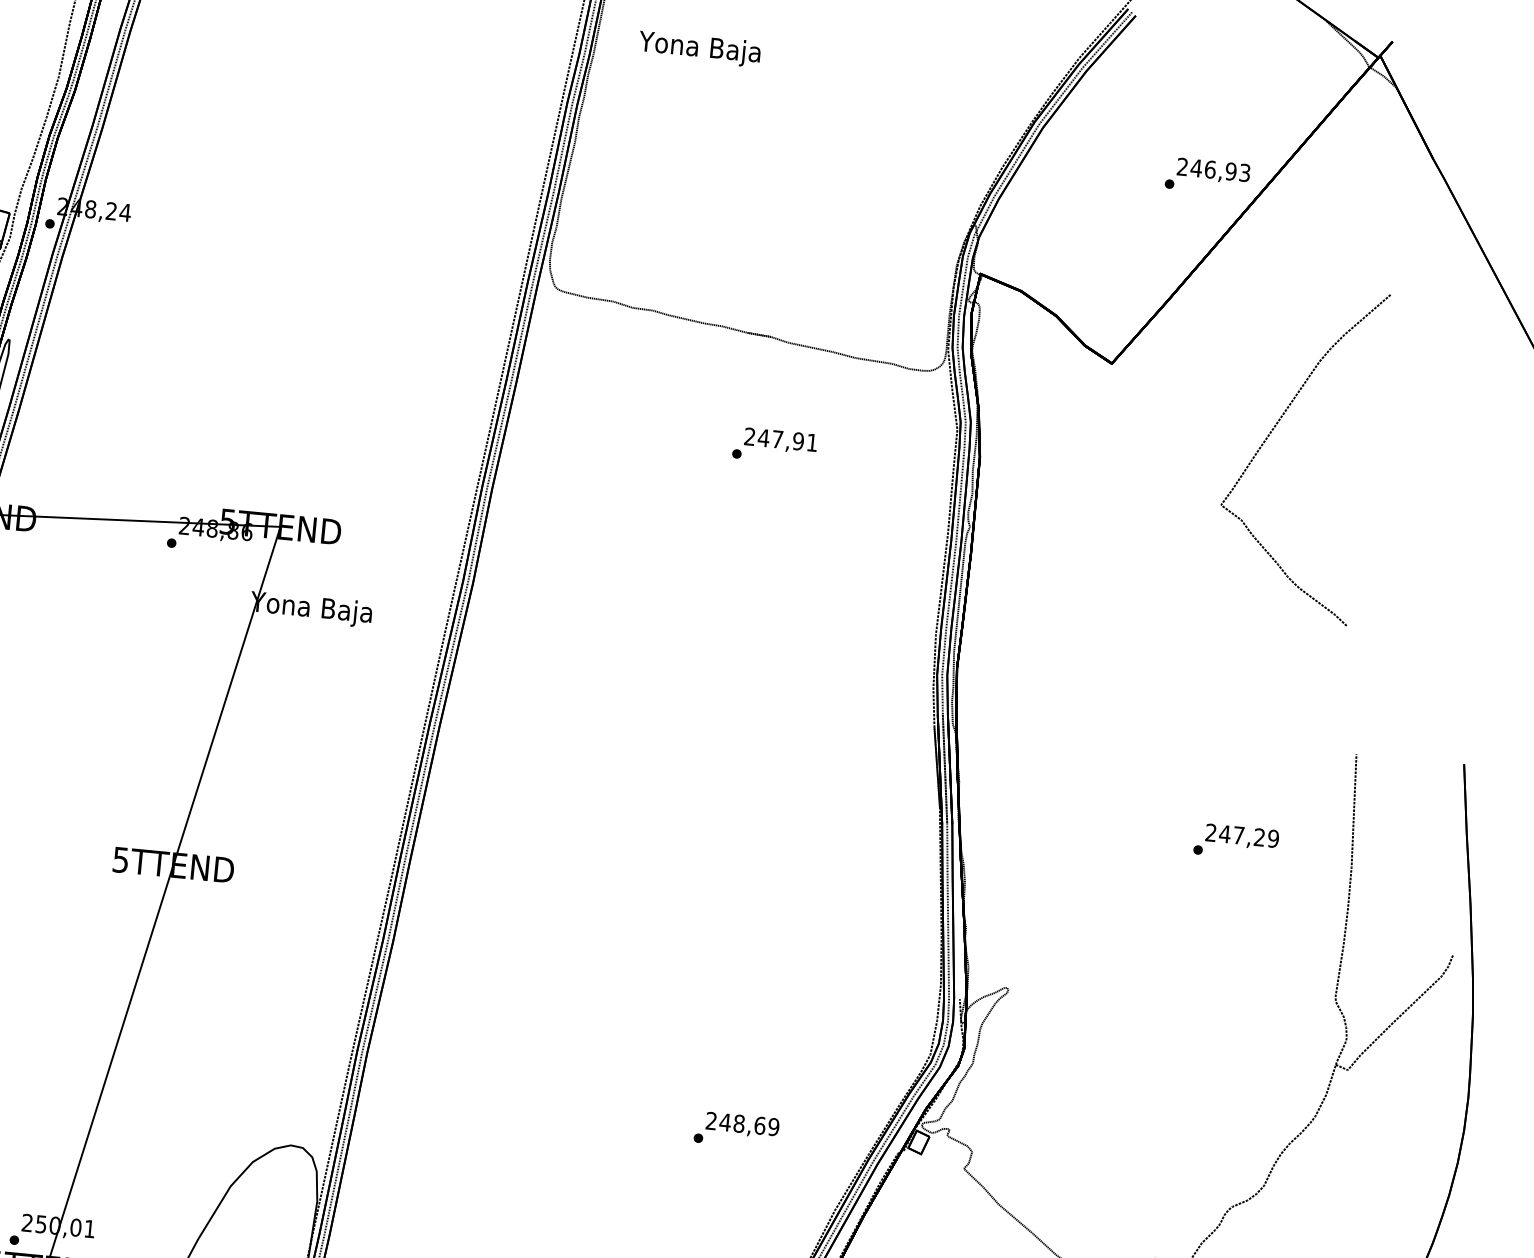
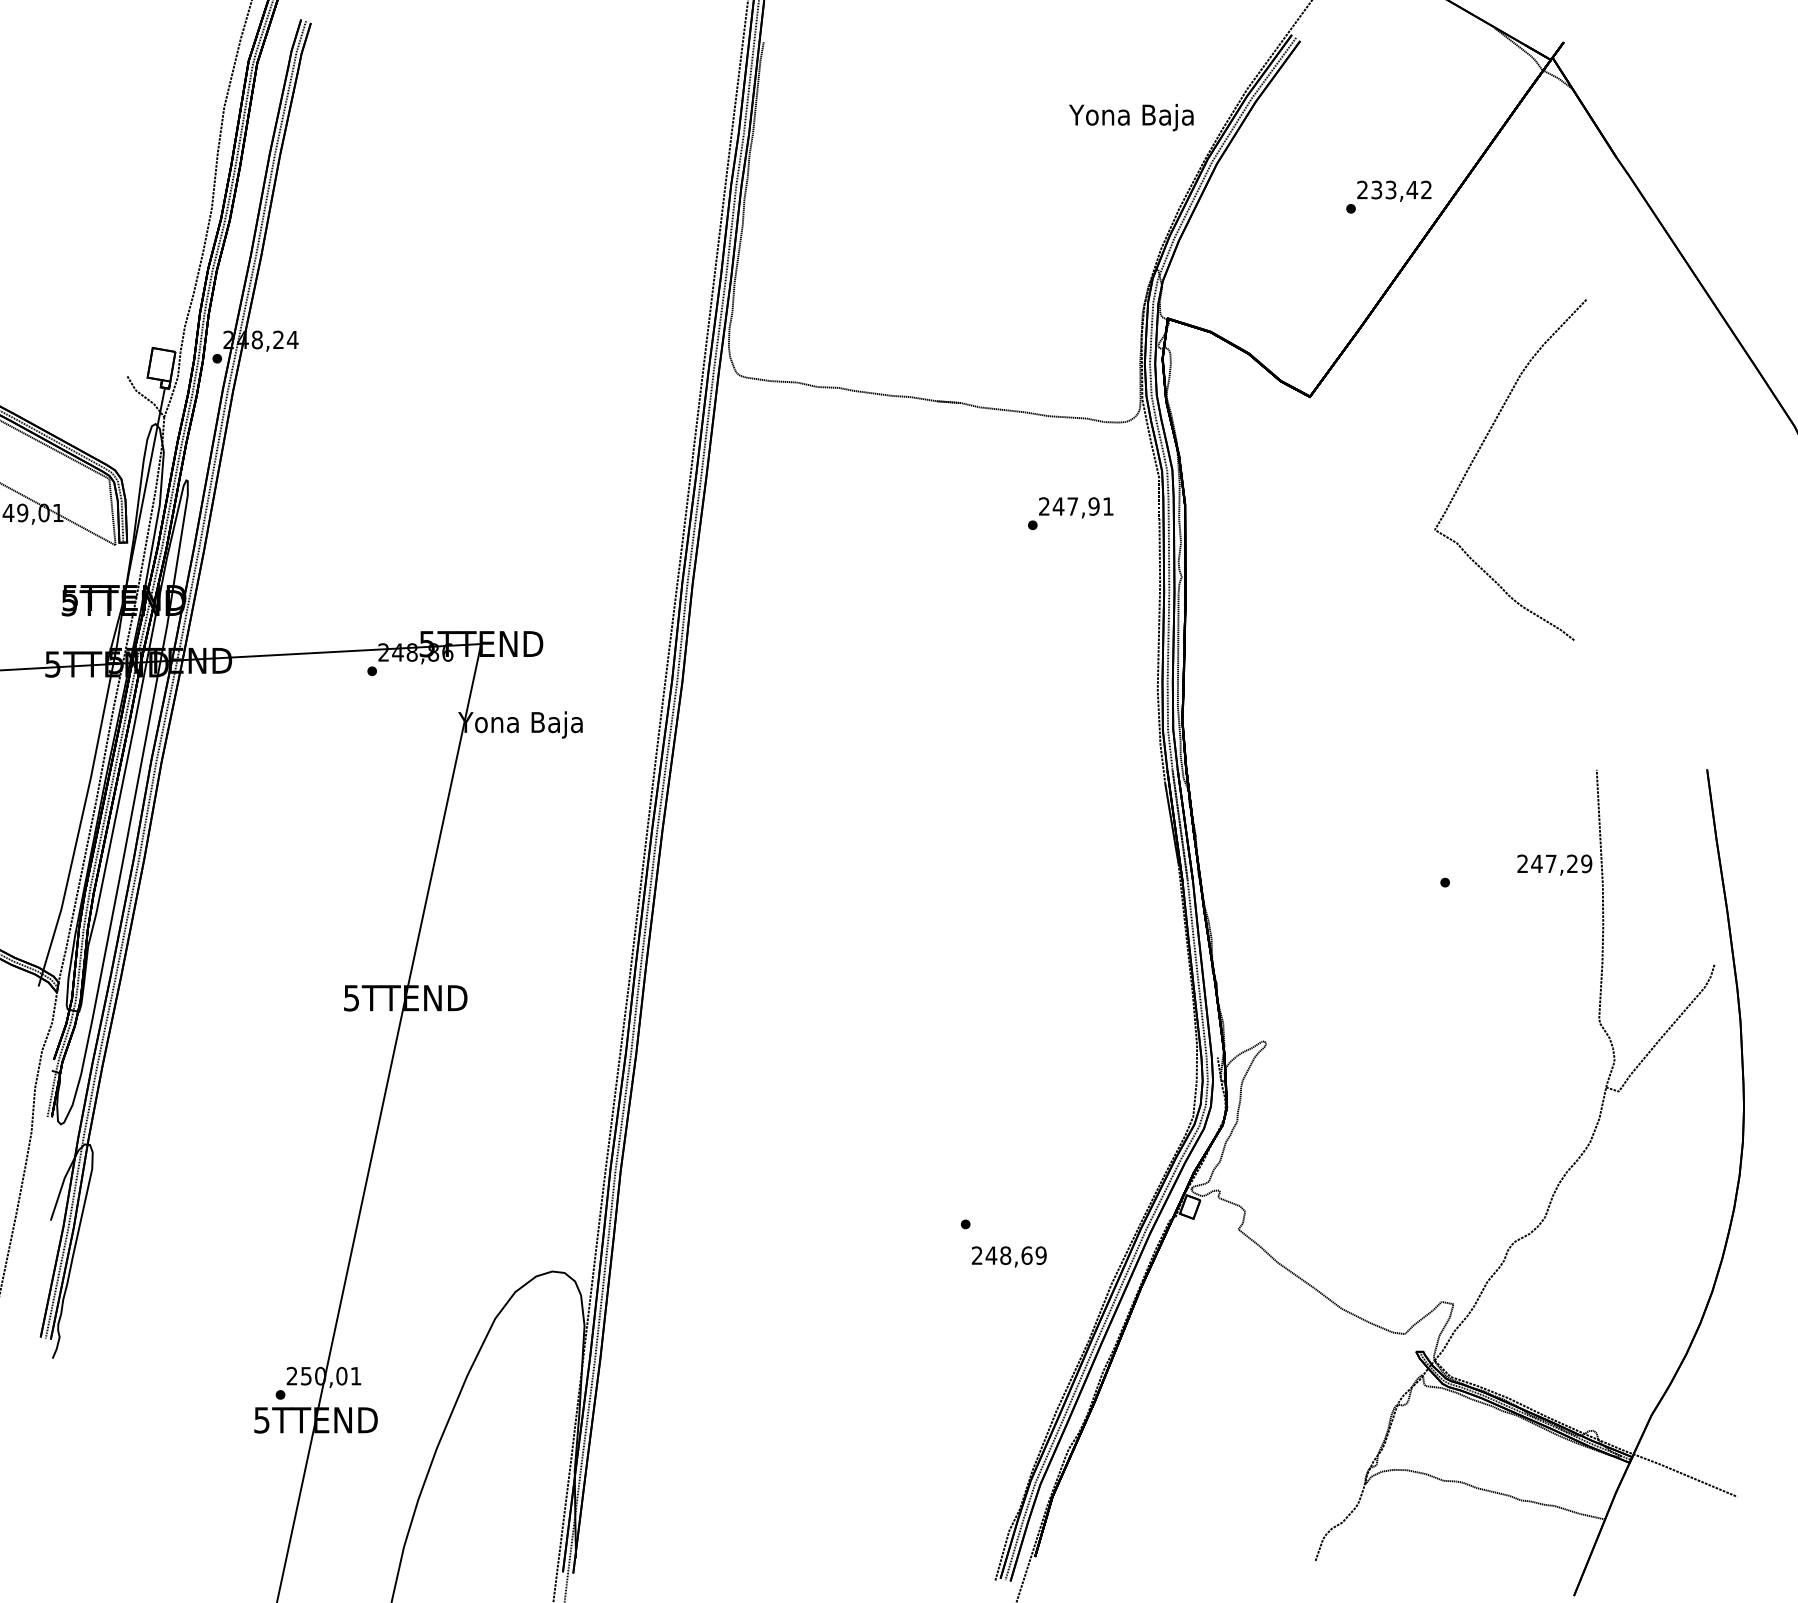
text: (699, 49) -> (1131, 117), moved
text: (1219, 169) -> (1400, 189), 246,93 -> 233,42
text: (774, 445) -> (1070, 513), moved
text: (1242, 836) -> (1554, 864), moved
text: (741, 1124) -> (1008, 1256), moved

